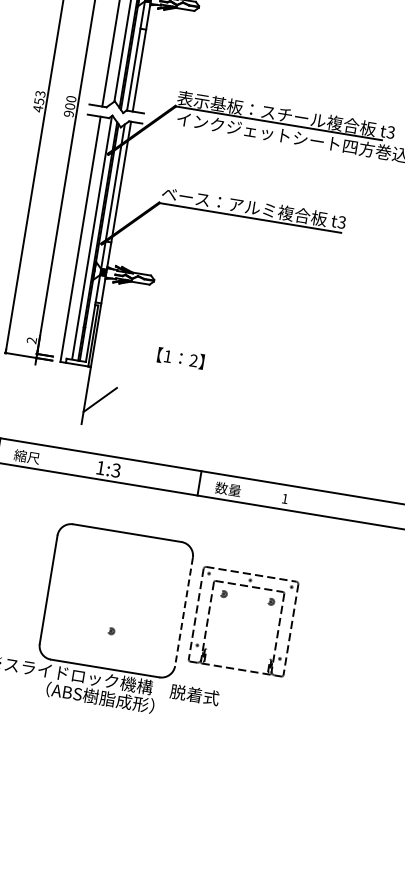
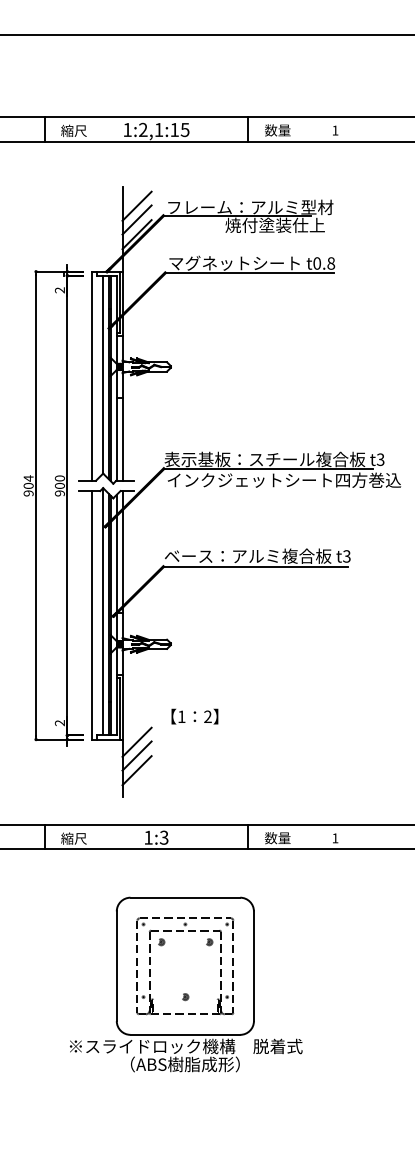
text: (39, 101) -> (28, 485), 453 -> 904
text: (180, 358) -> (194, 716), moved
line: (104, 371) -> (136, 741), added
line: (102, 384) -> (136, 755), added
part: (267, 604) -> (206, 945), moved
line: (183, 612) -> (253, 966), dashed -> solid

